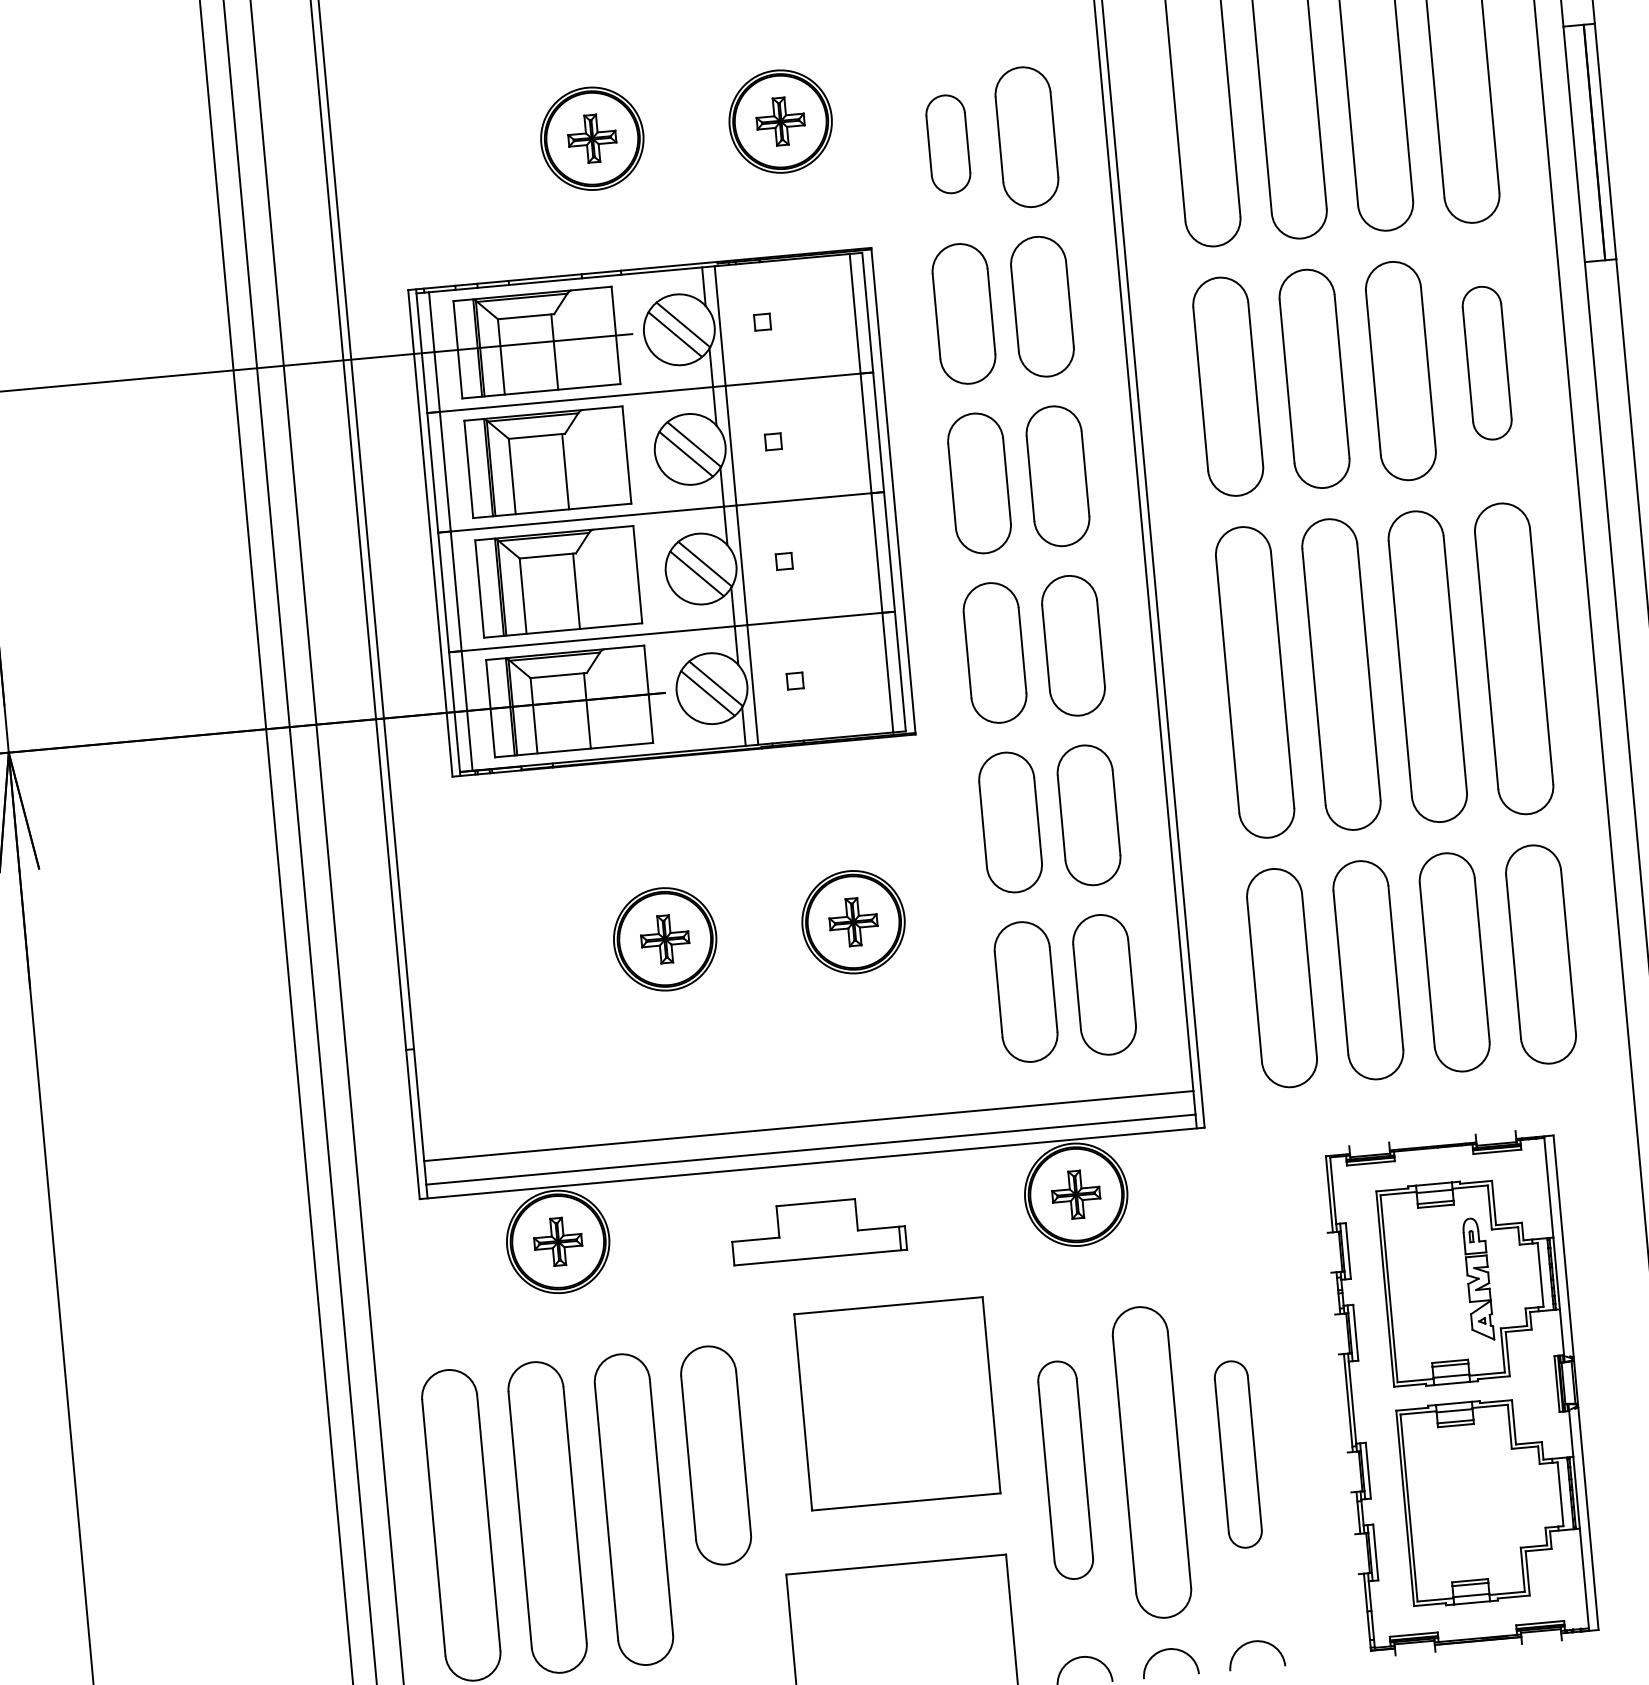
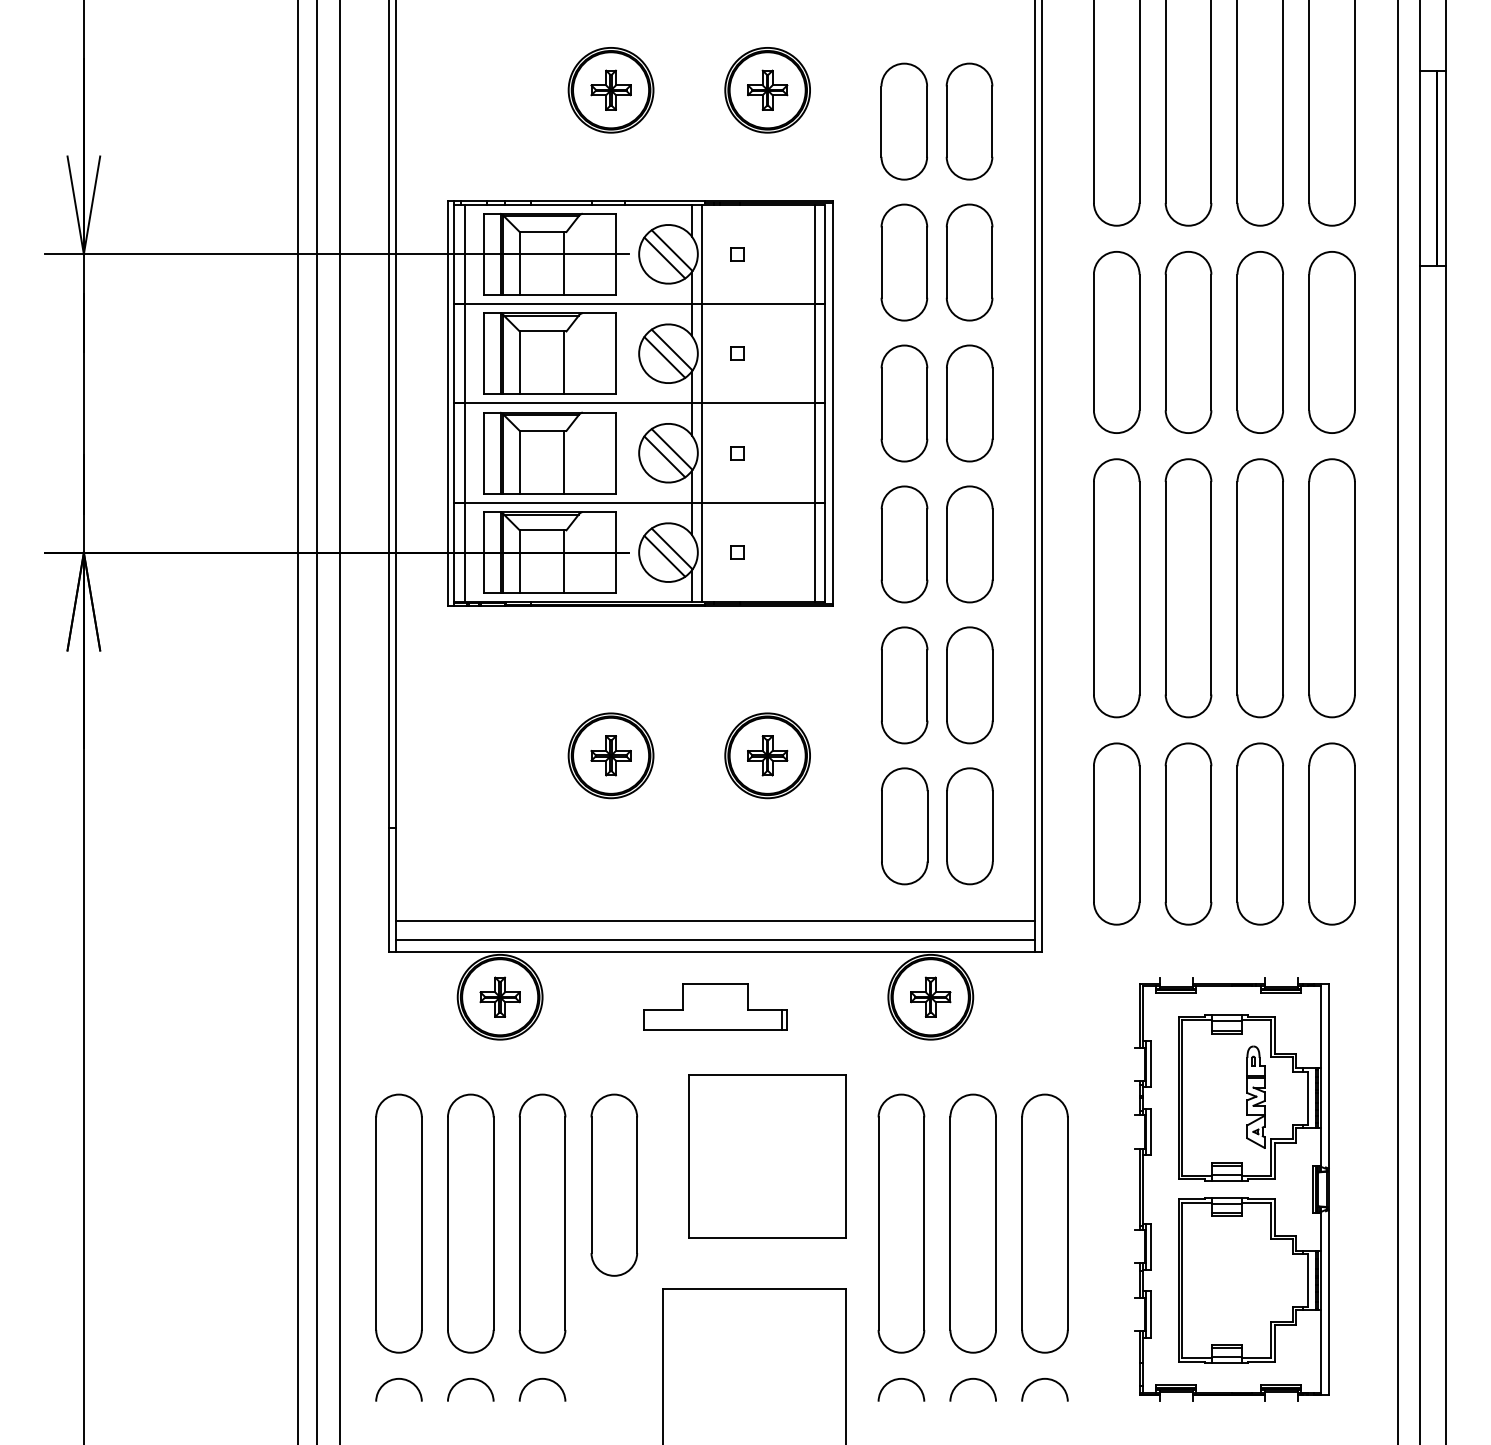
part: (947, 144) -> (903, 121), size x1.43
part: (1486, 363) -> (1331, 342), size x1.43
part: (1237, 1454) -> (1044, 1223), size x1.67
part: (1065, 1470) -> (901, 1223), size x1.43

